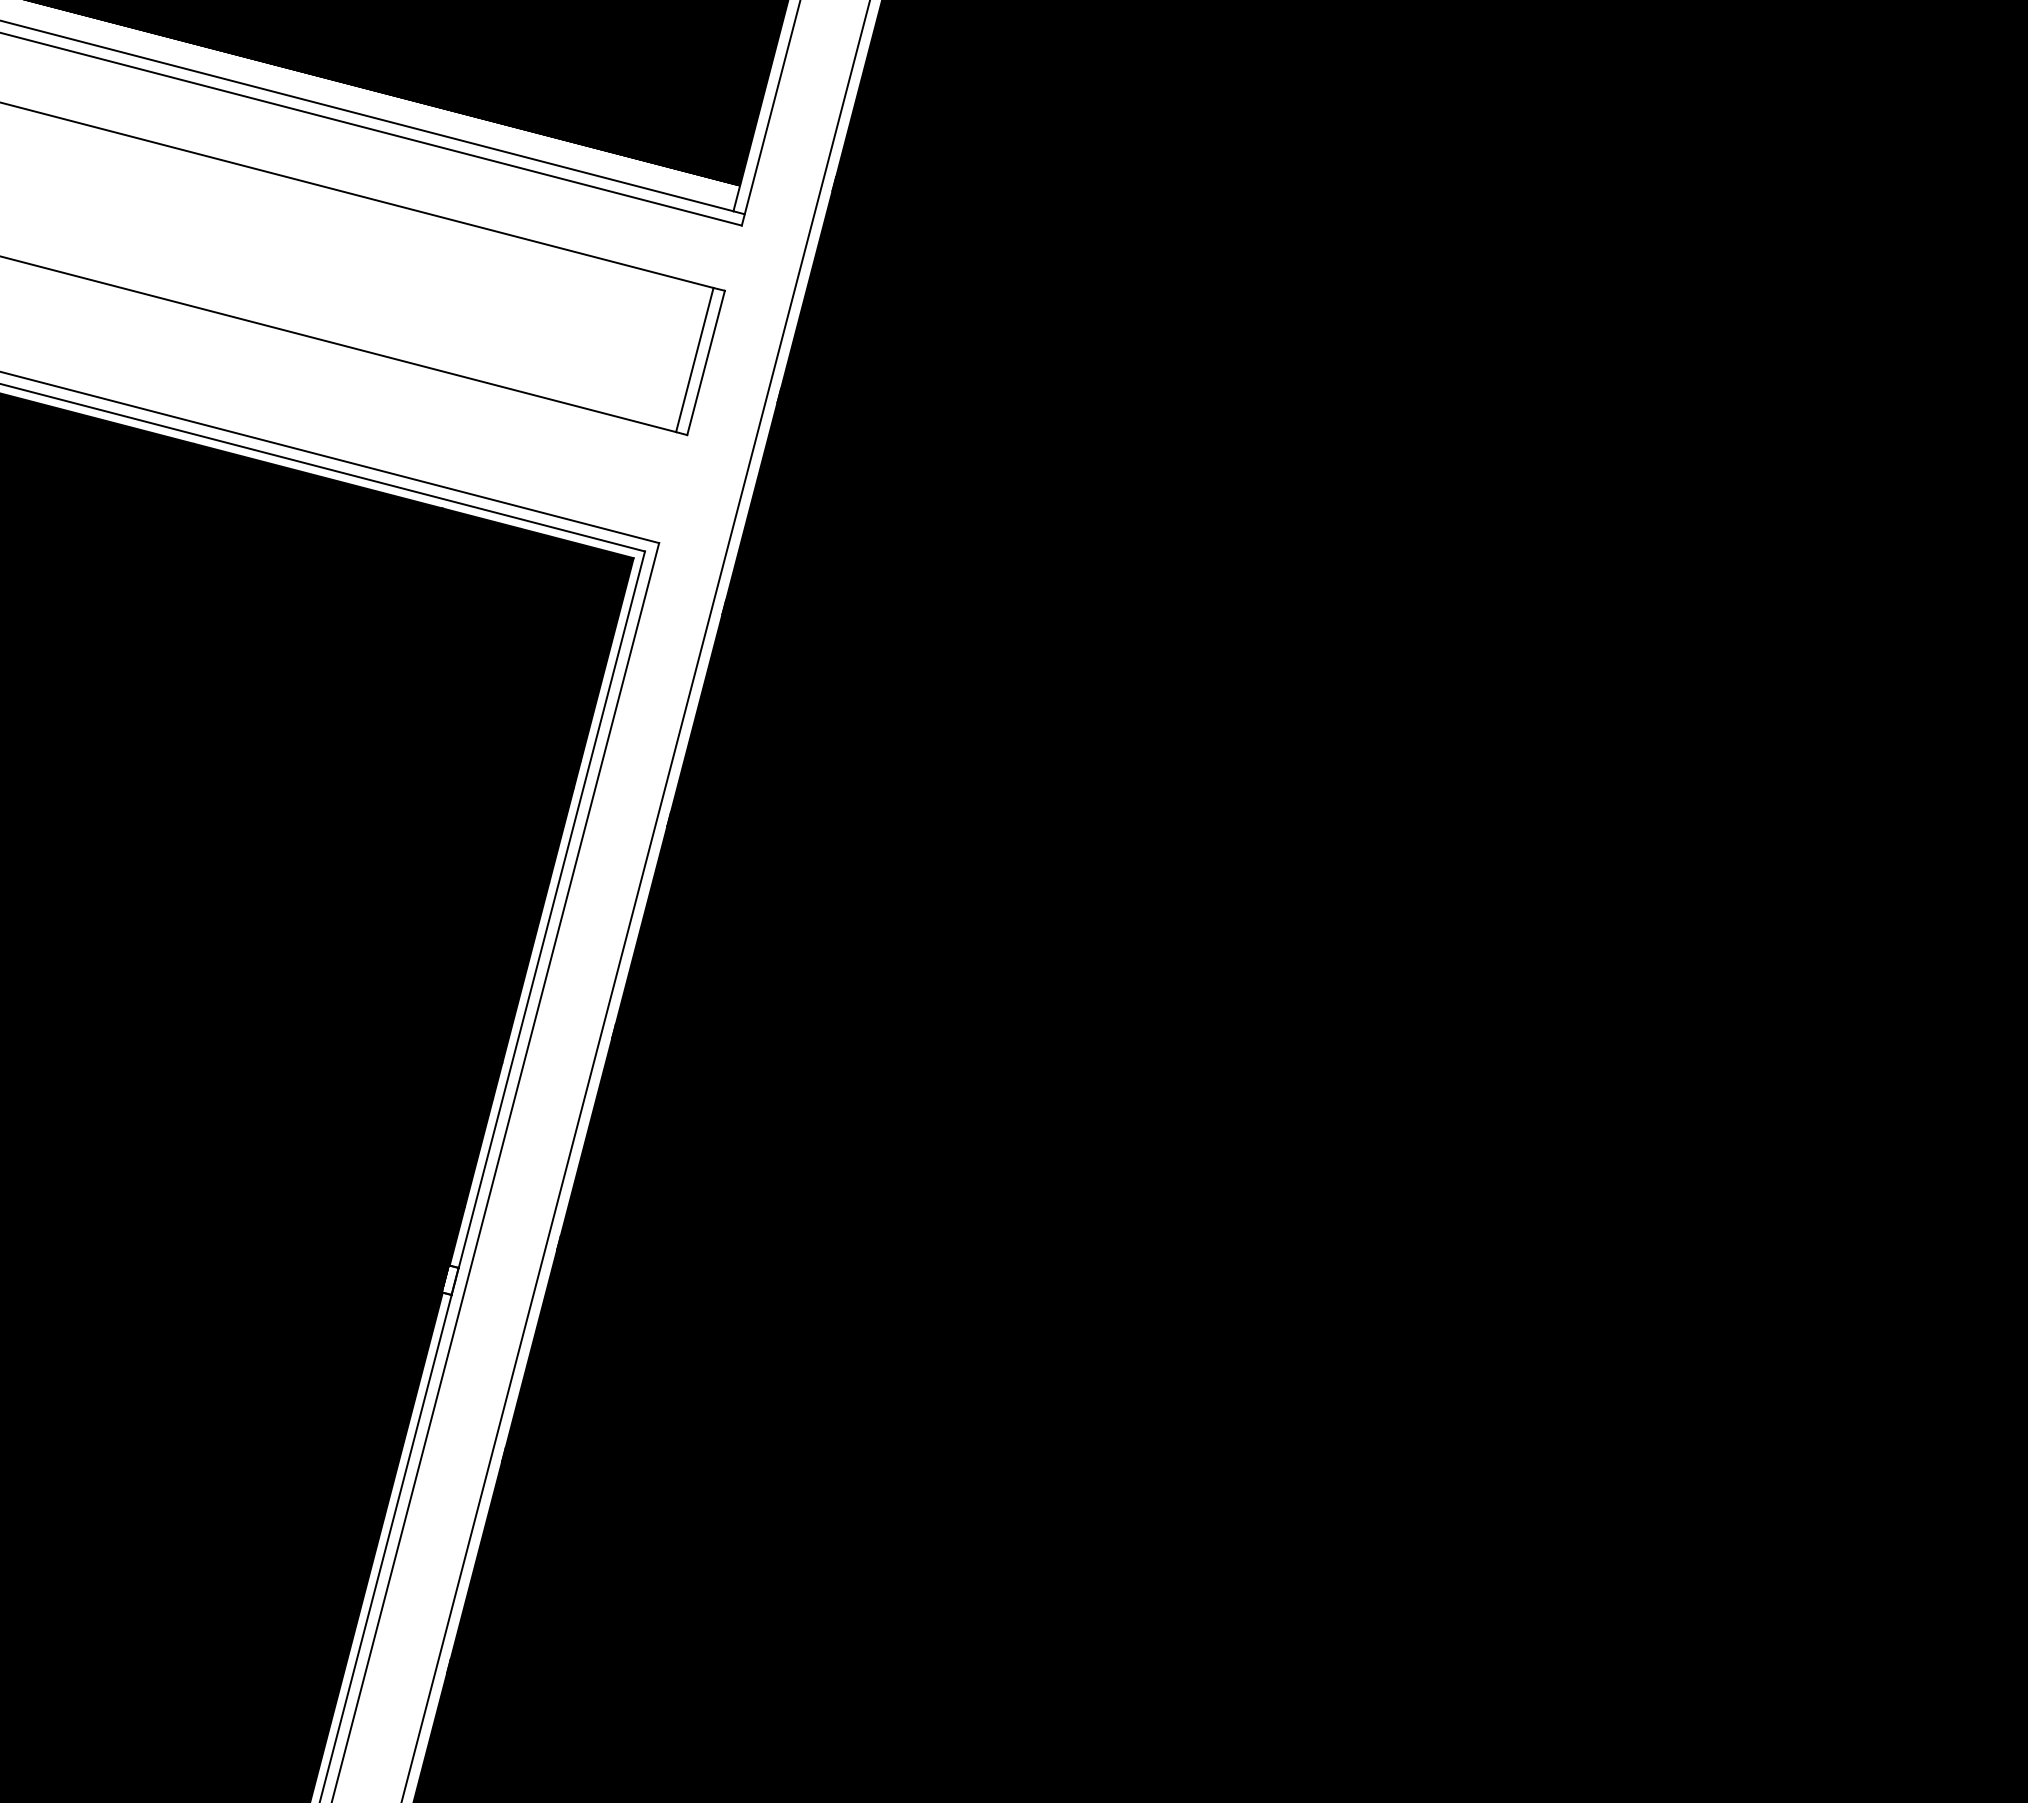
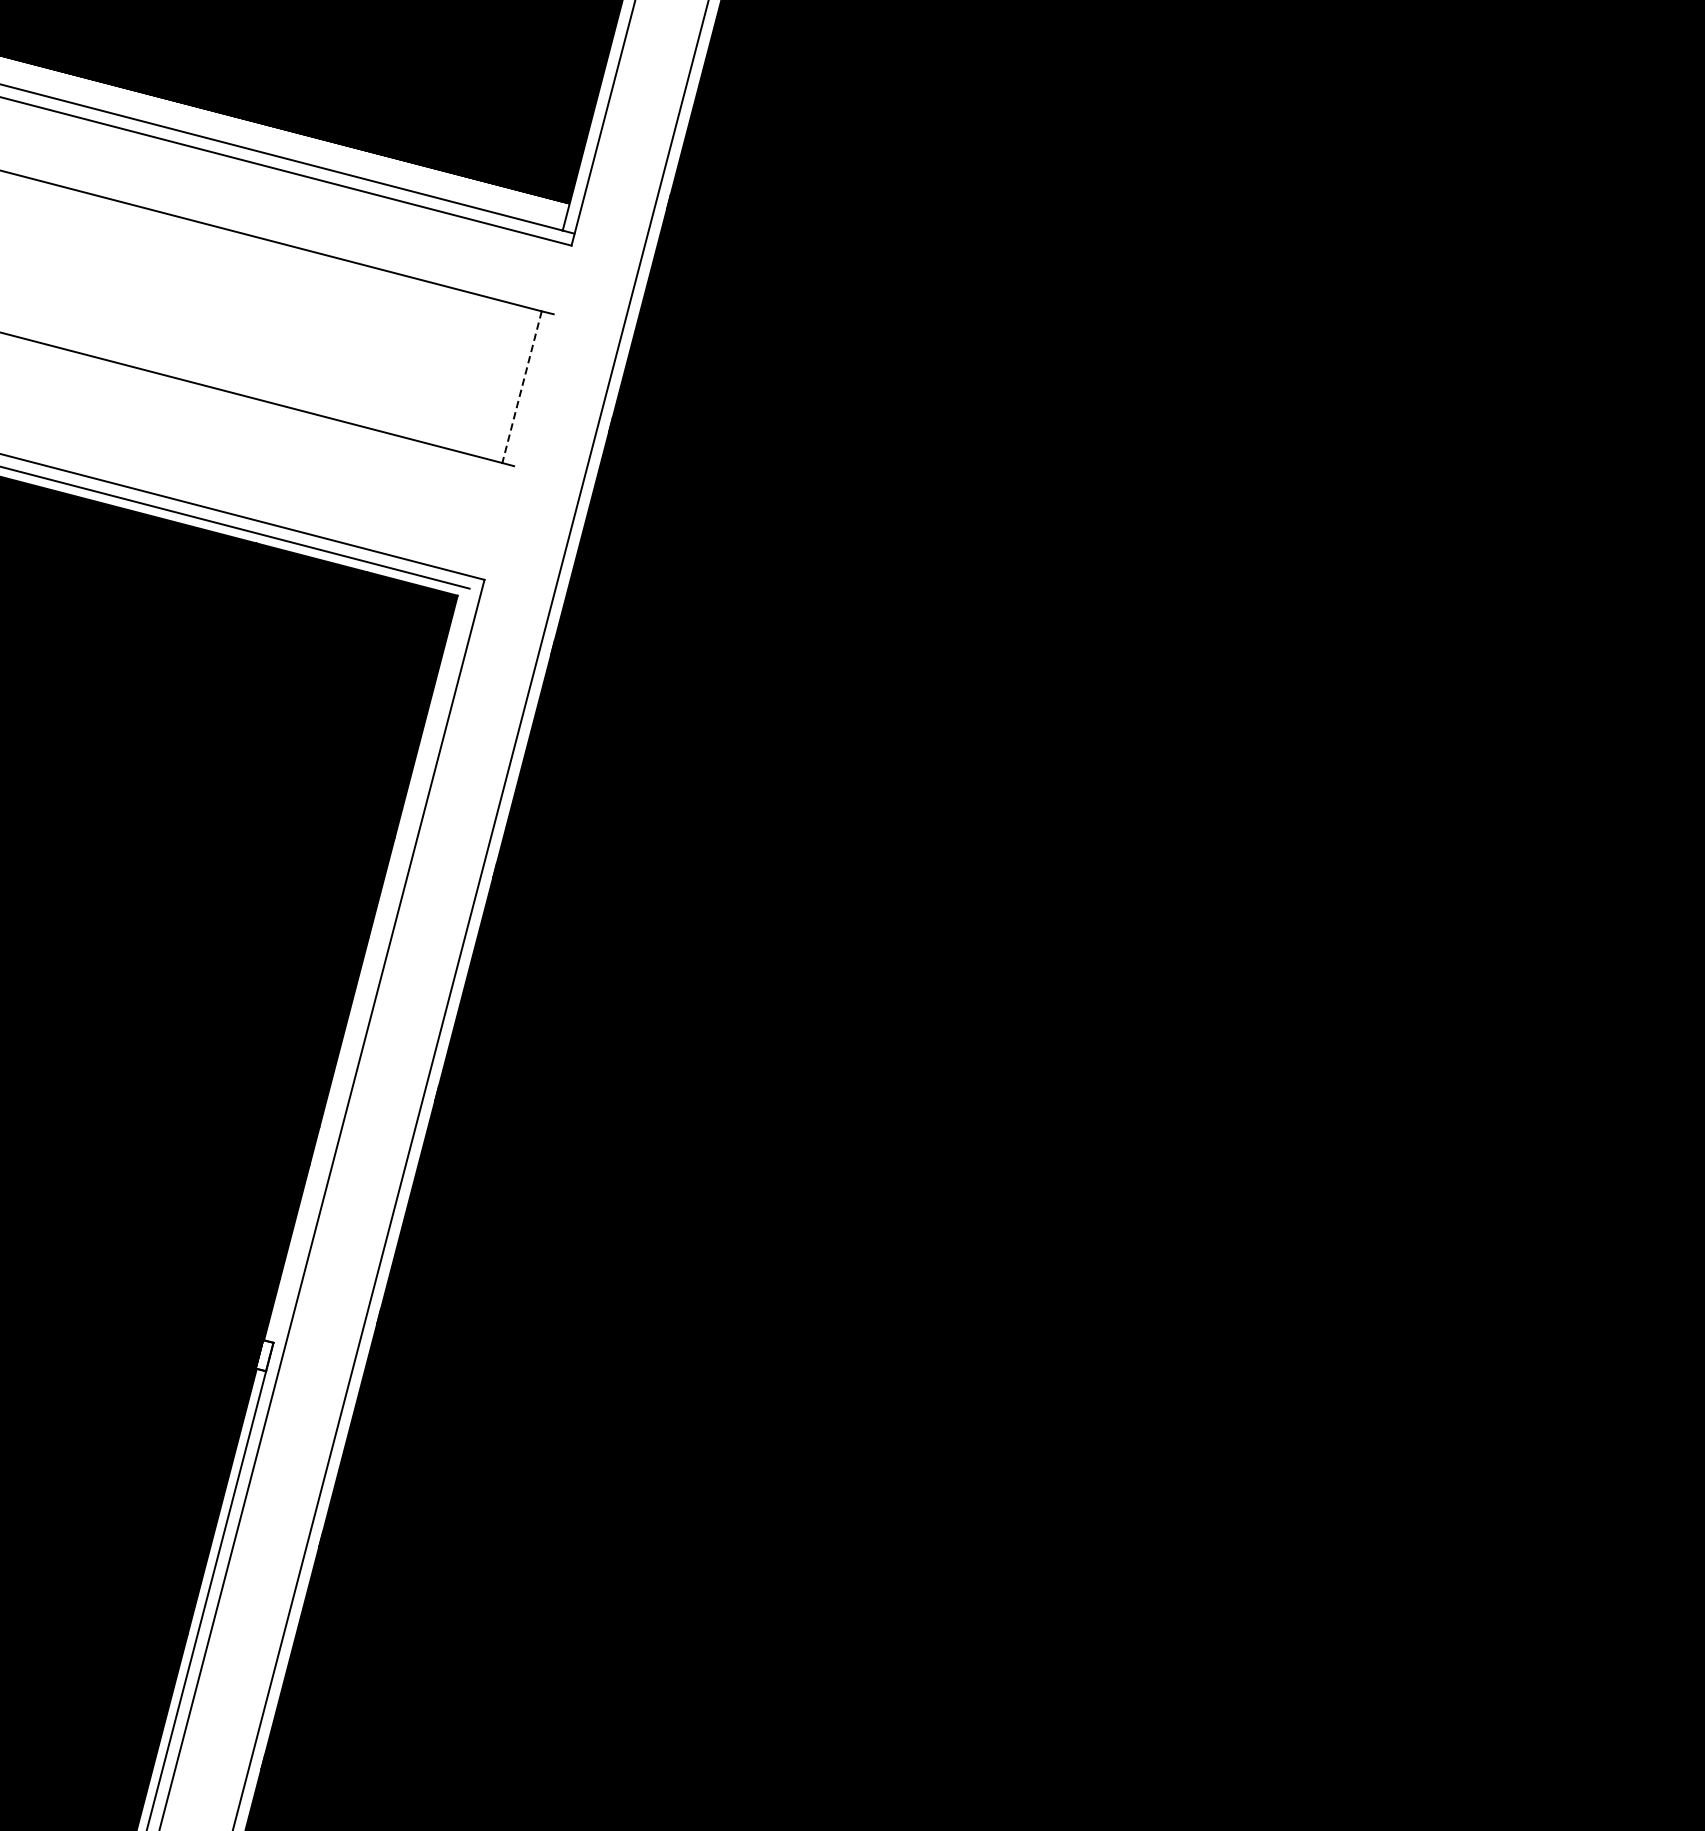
line: (694, 360) -> (521, 387), solid -> dashed
line: (705, 362) -> (533, 389), removed
line: (551, 909) -> (371, 965), removed

